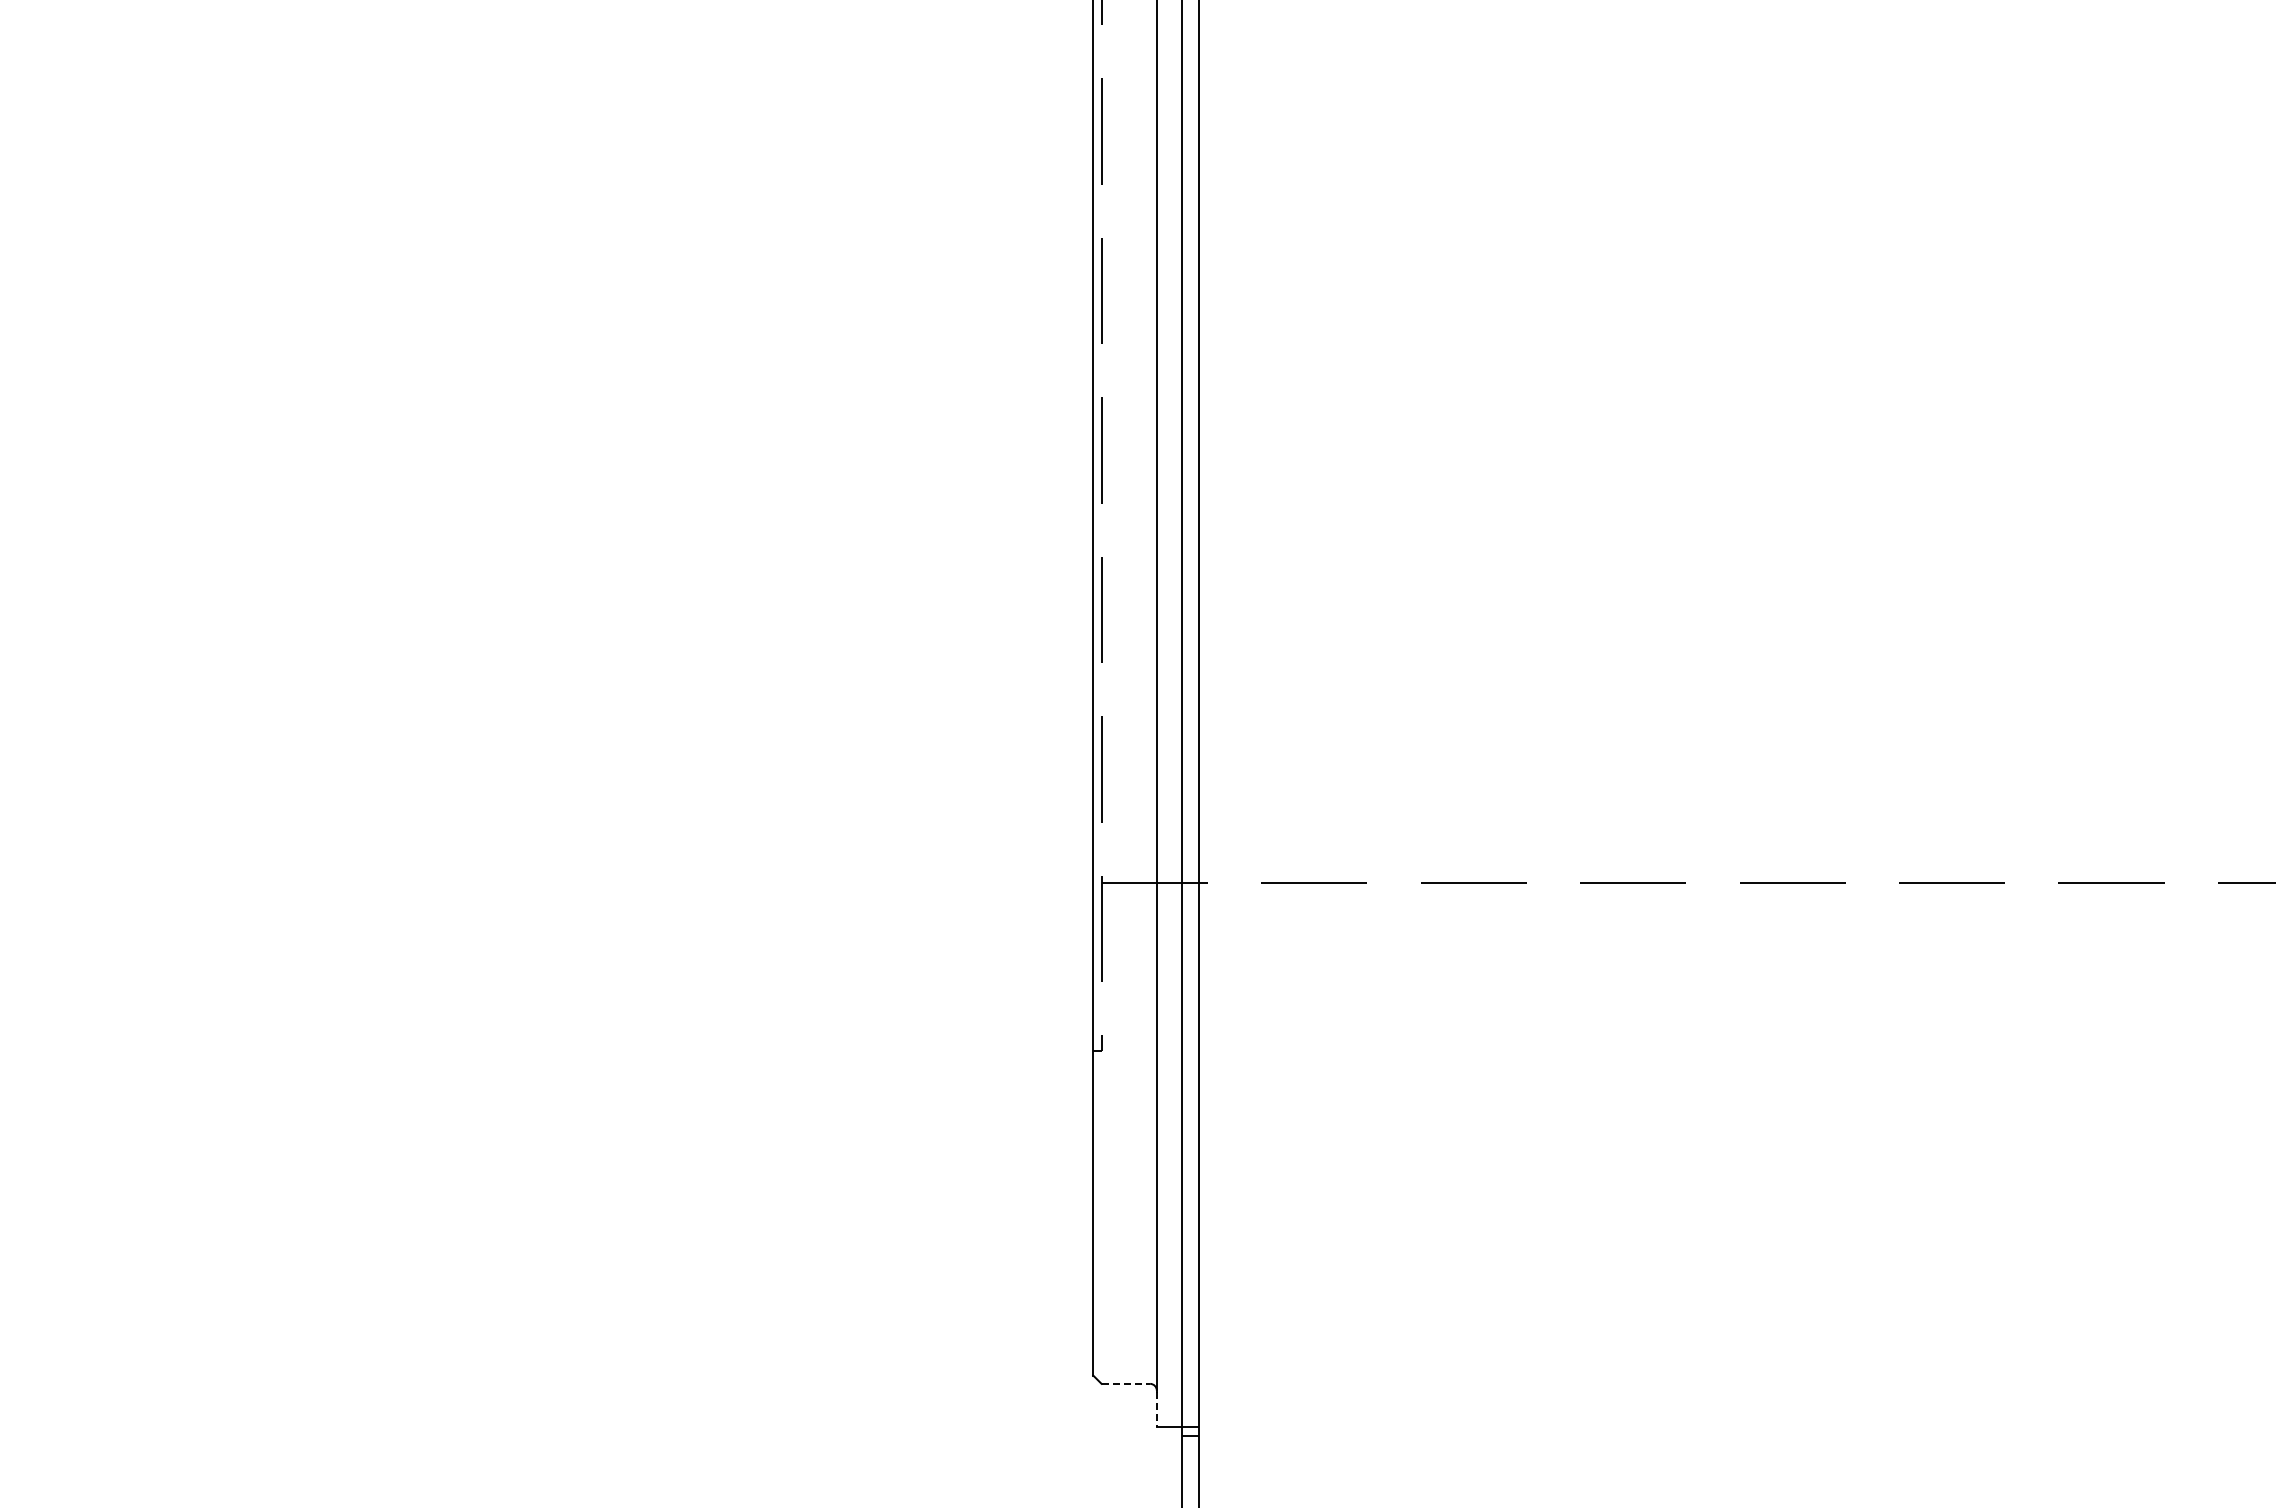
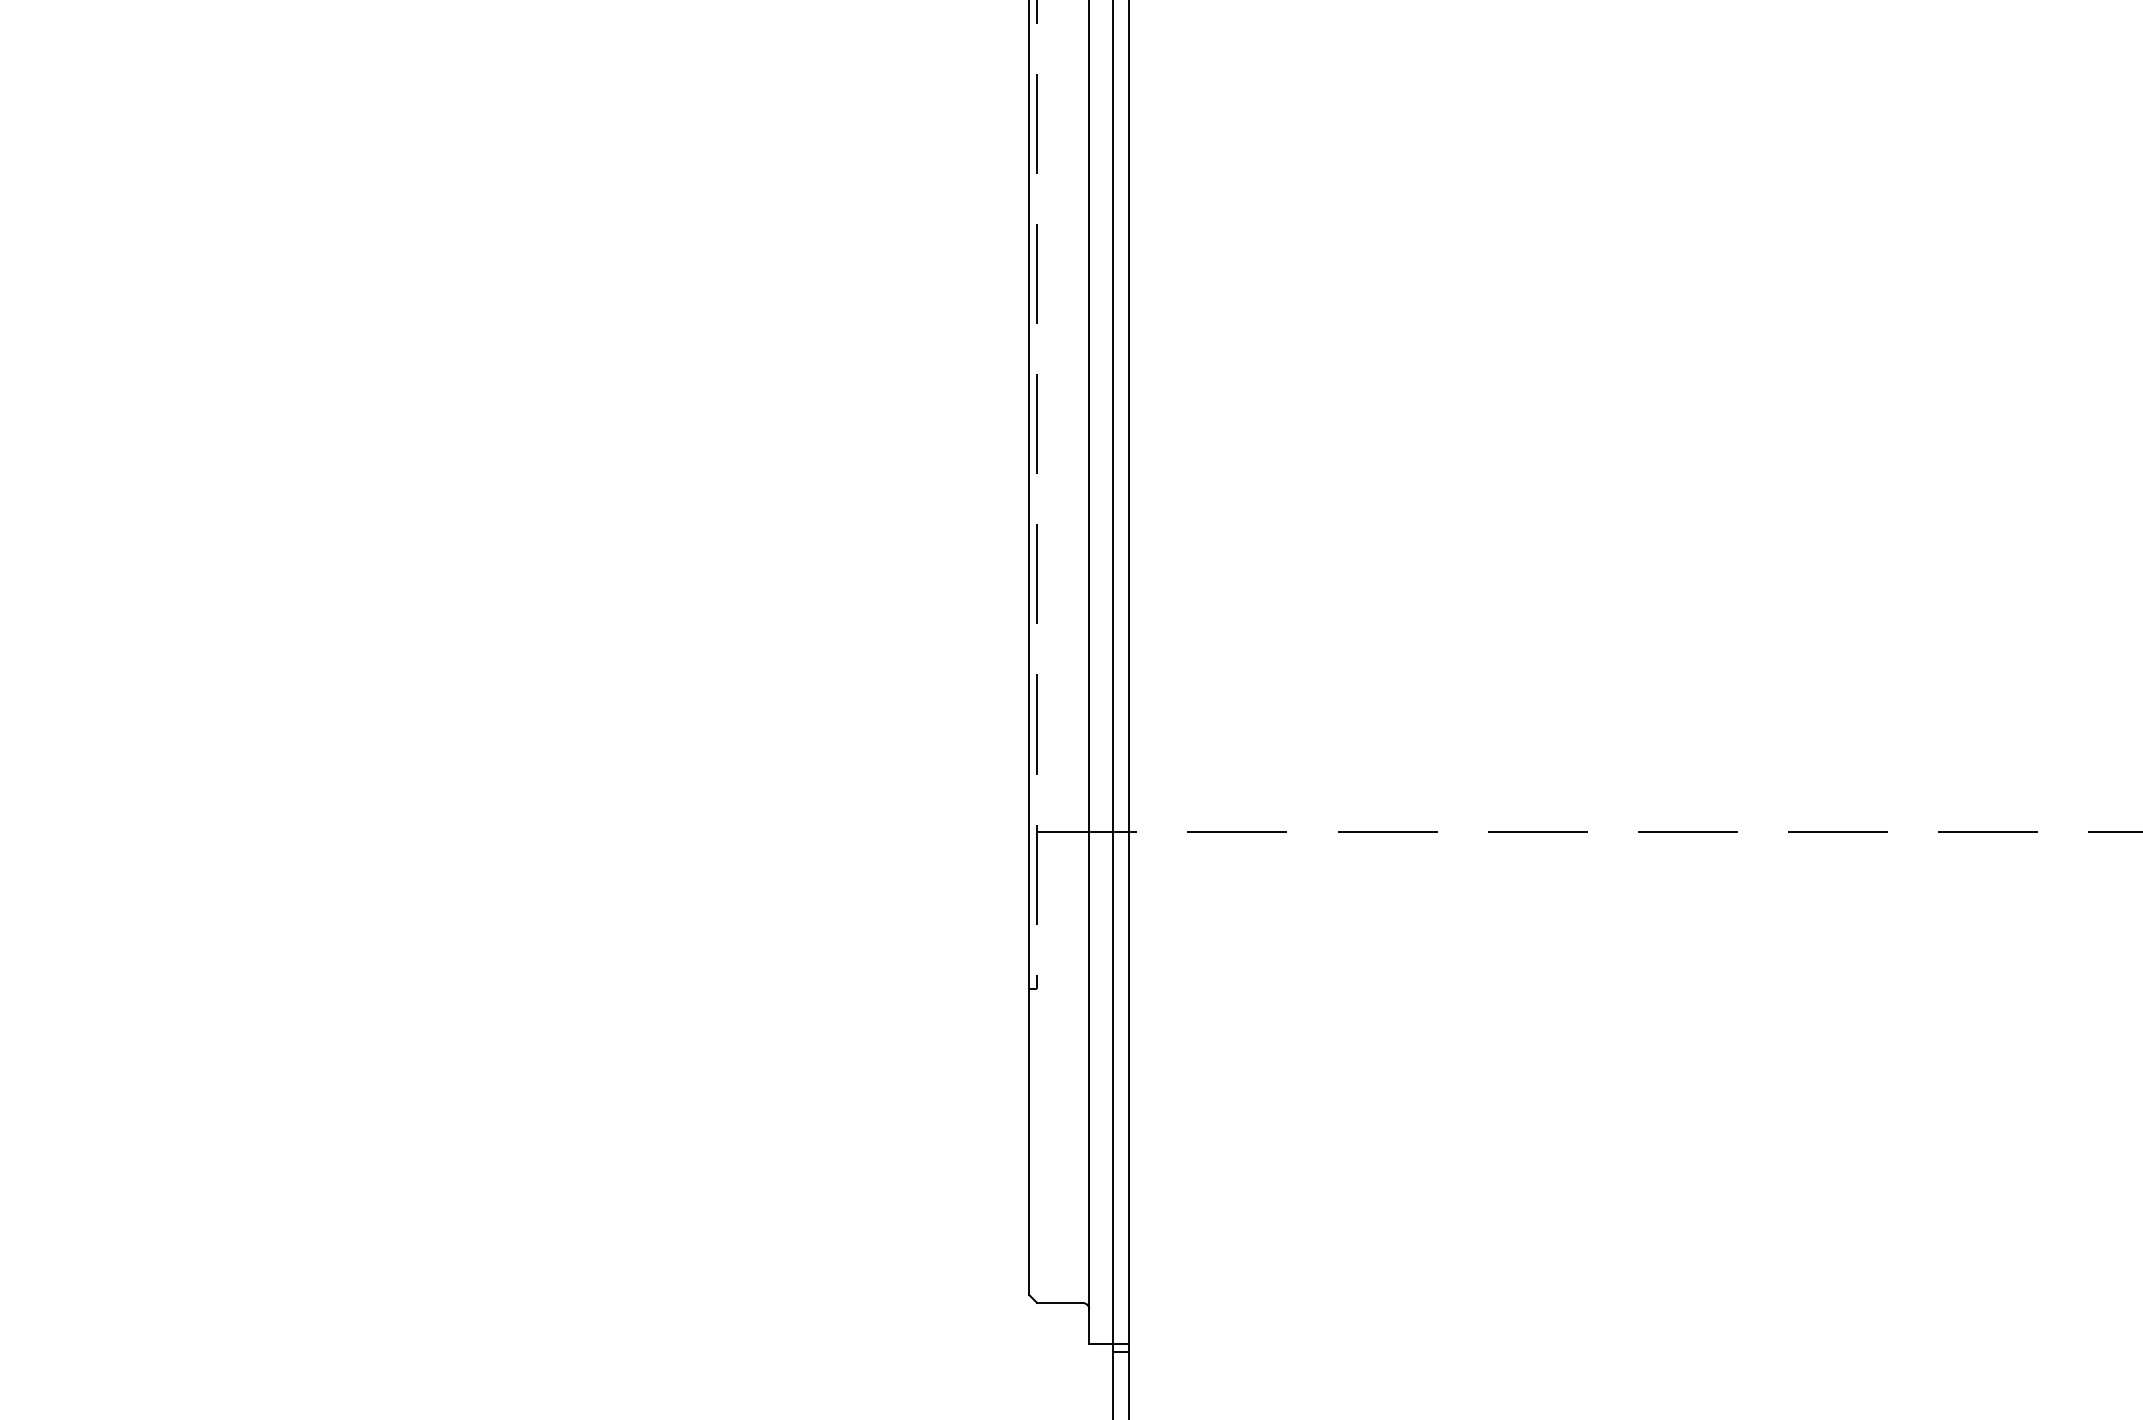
line: (1126, 1383) -> (1060, 1302), dashed -> solid
line: (1156, 1409) -> (1088, 1327), dashed -> solid

